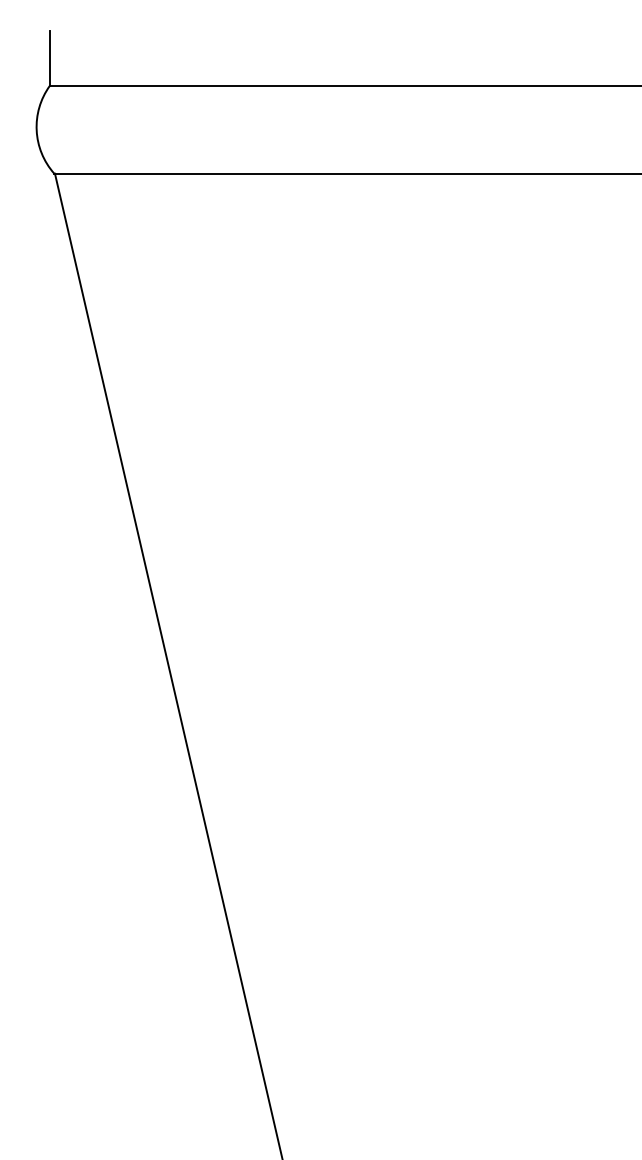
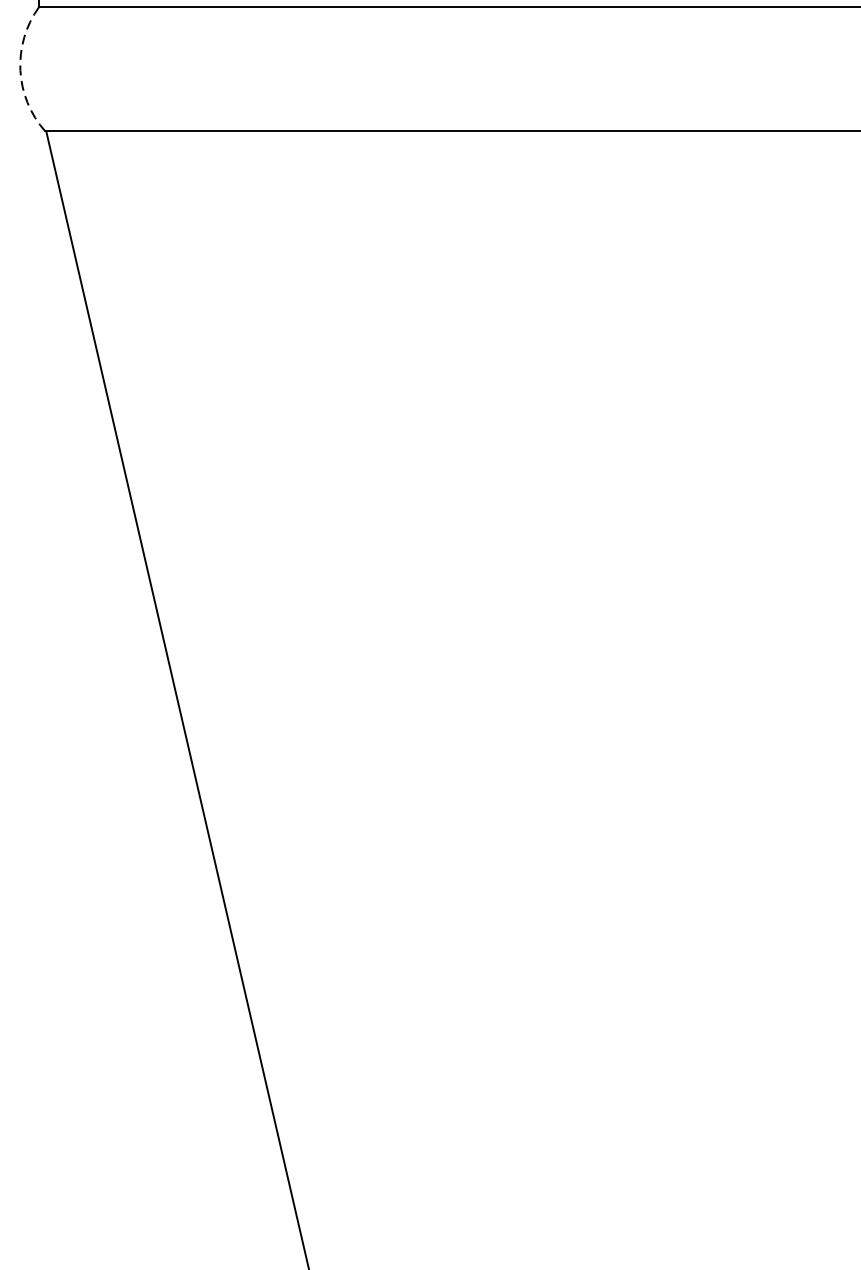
arc: (36, 130) -> (20, 70), solid -> dashed

